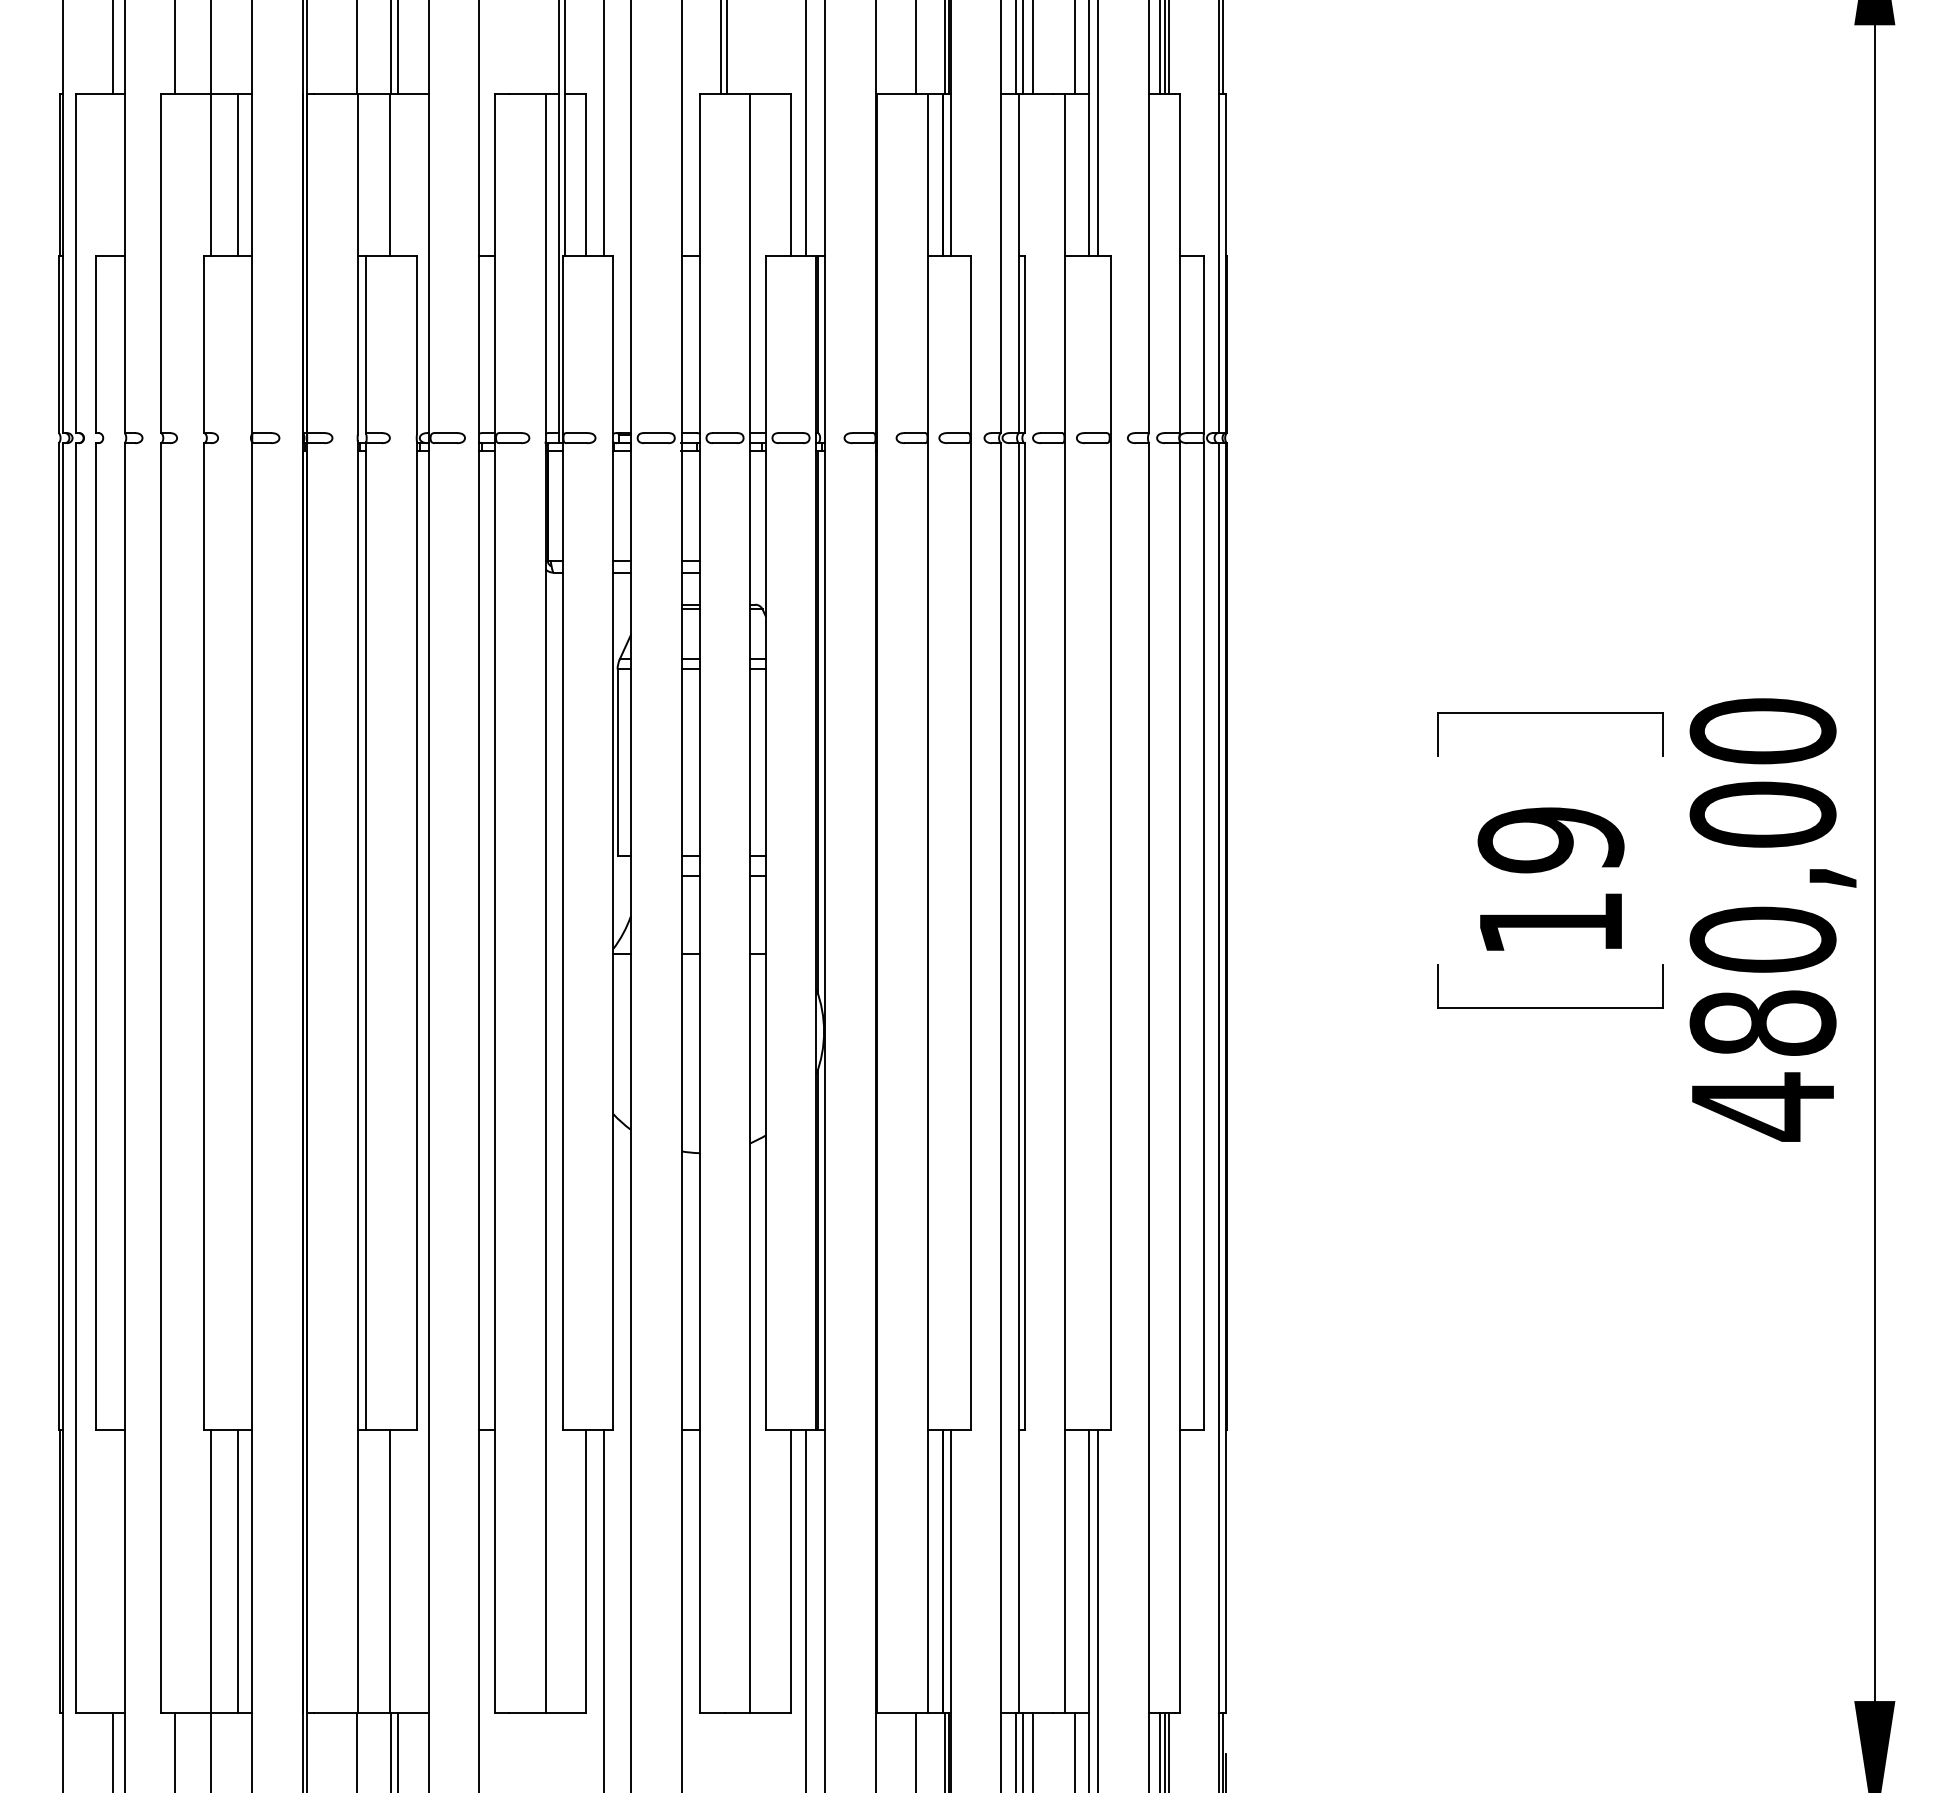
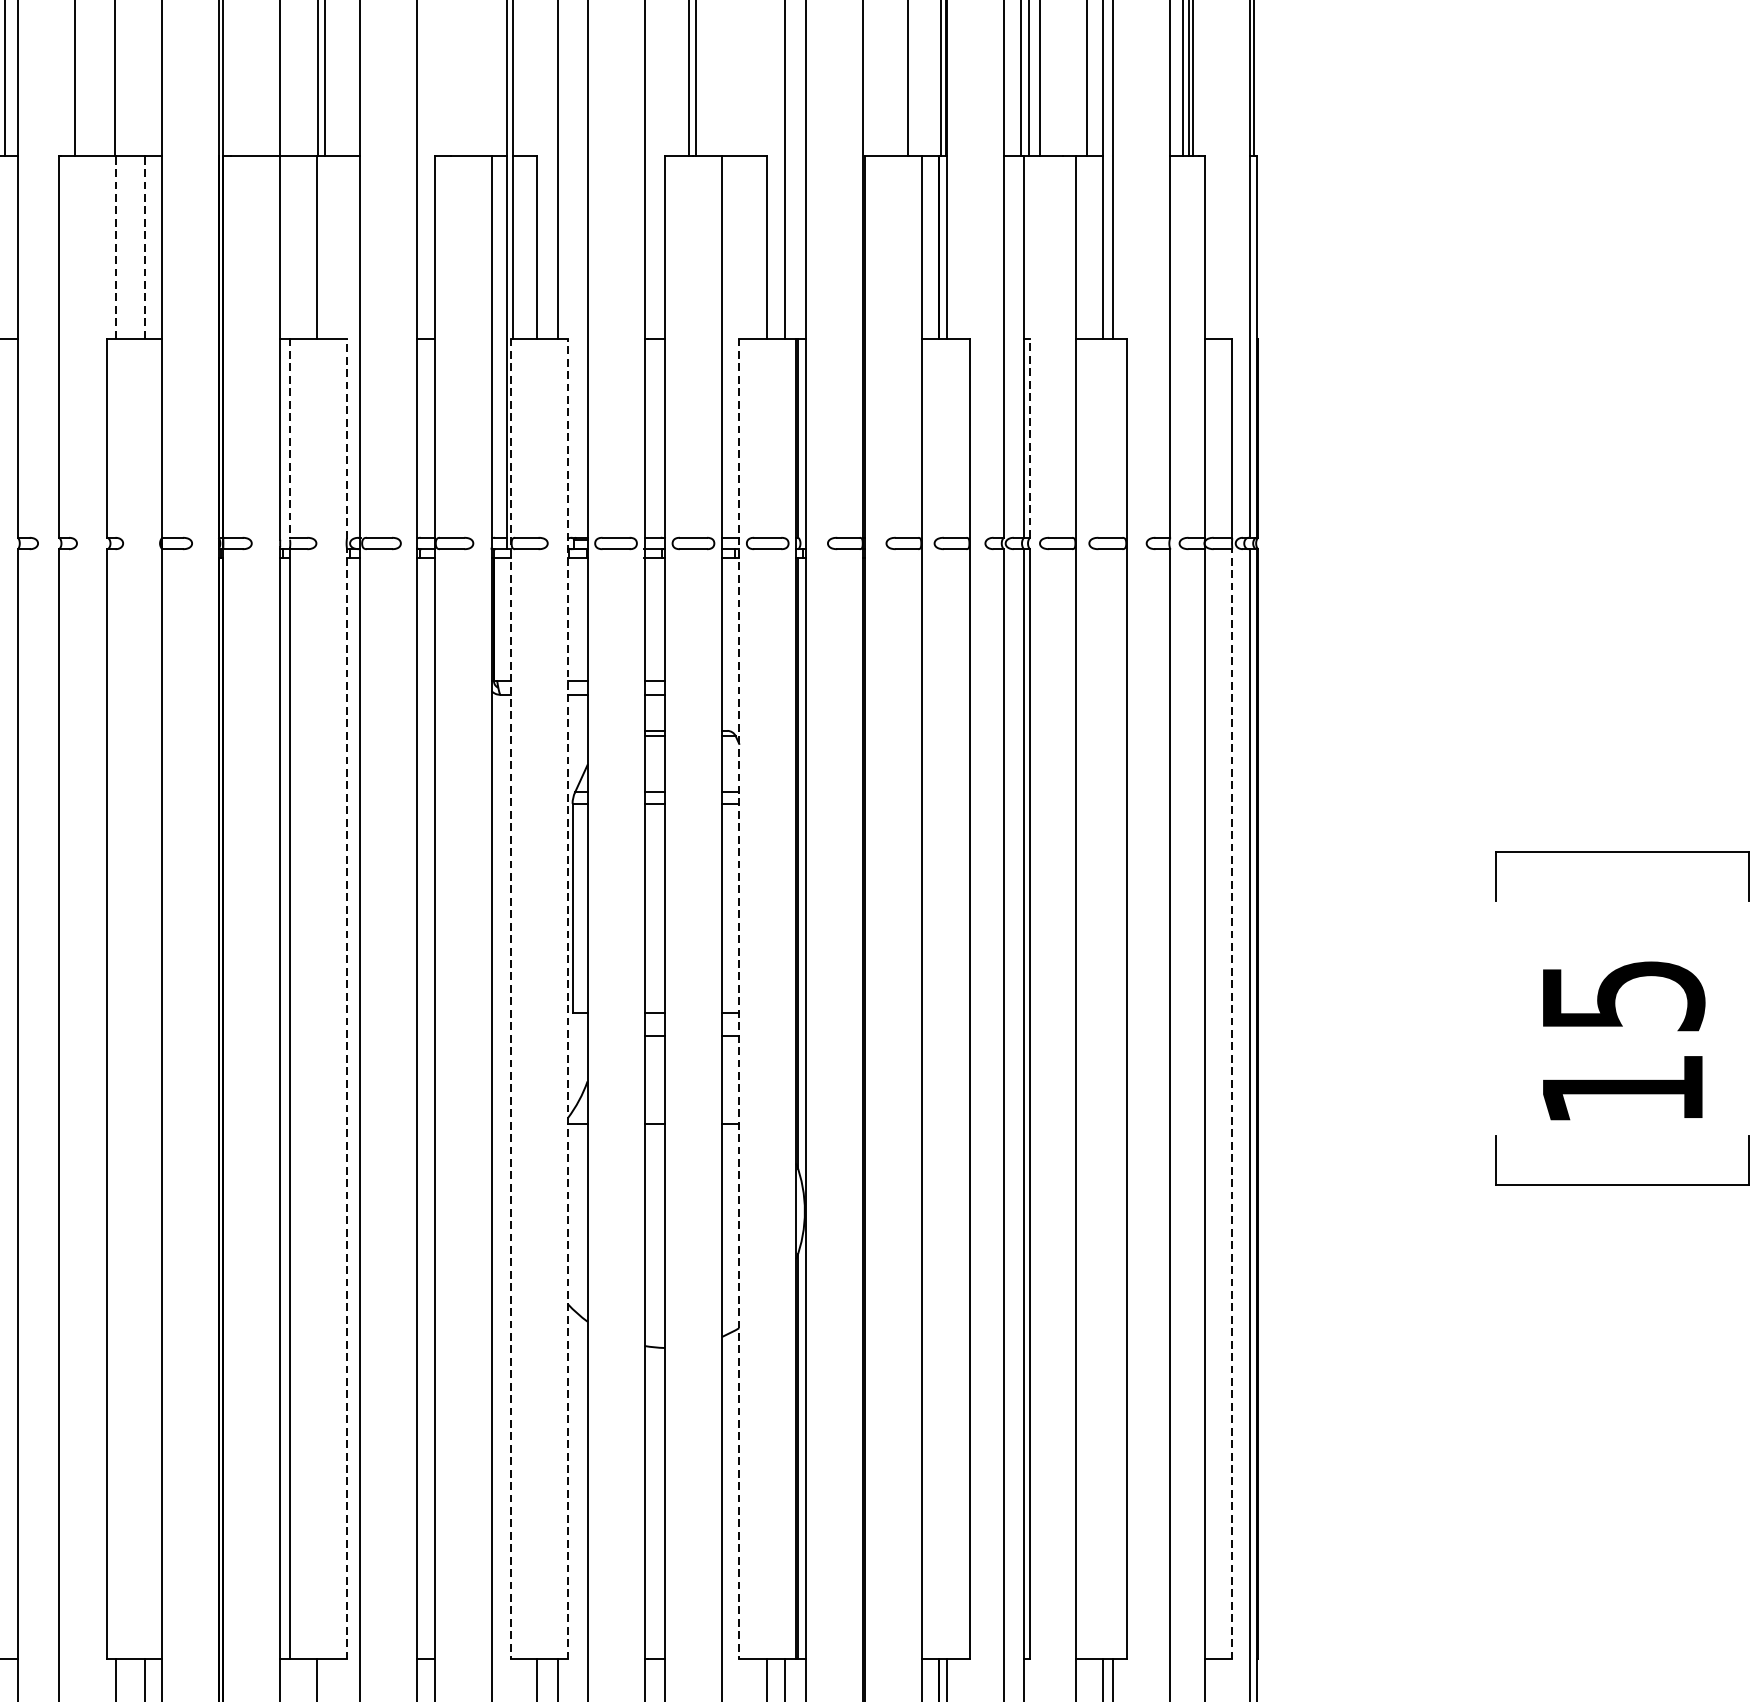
line: (211, 175) -> (115, 248), solid -> dashed
line: (237, 175) -> (144, 248), solid -> dashed
line: (366, 344) -> (290, 438), solid -> dashed
line: (417, 344) -> (347, 438), solid -> dashed
line: (1024, 344) -> (1030, 438), solid -> dashed
text: (1550, 840) -> (1622, 996), 19 -> 15
line: (562, 842) -> (510, 998), solid -> dashed
line: (613, 842) -> (567, 998), solid -> dashed
line: (765, 842) -> (738, 998), solid -> dashed
line: (1203, 935) -> (1231, 1103), solid -> dashed
line: (417, 936) -> (347, 1104), solid -> dashed

